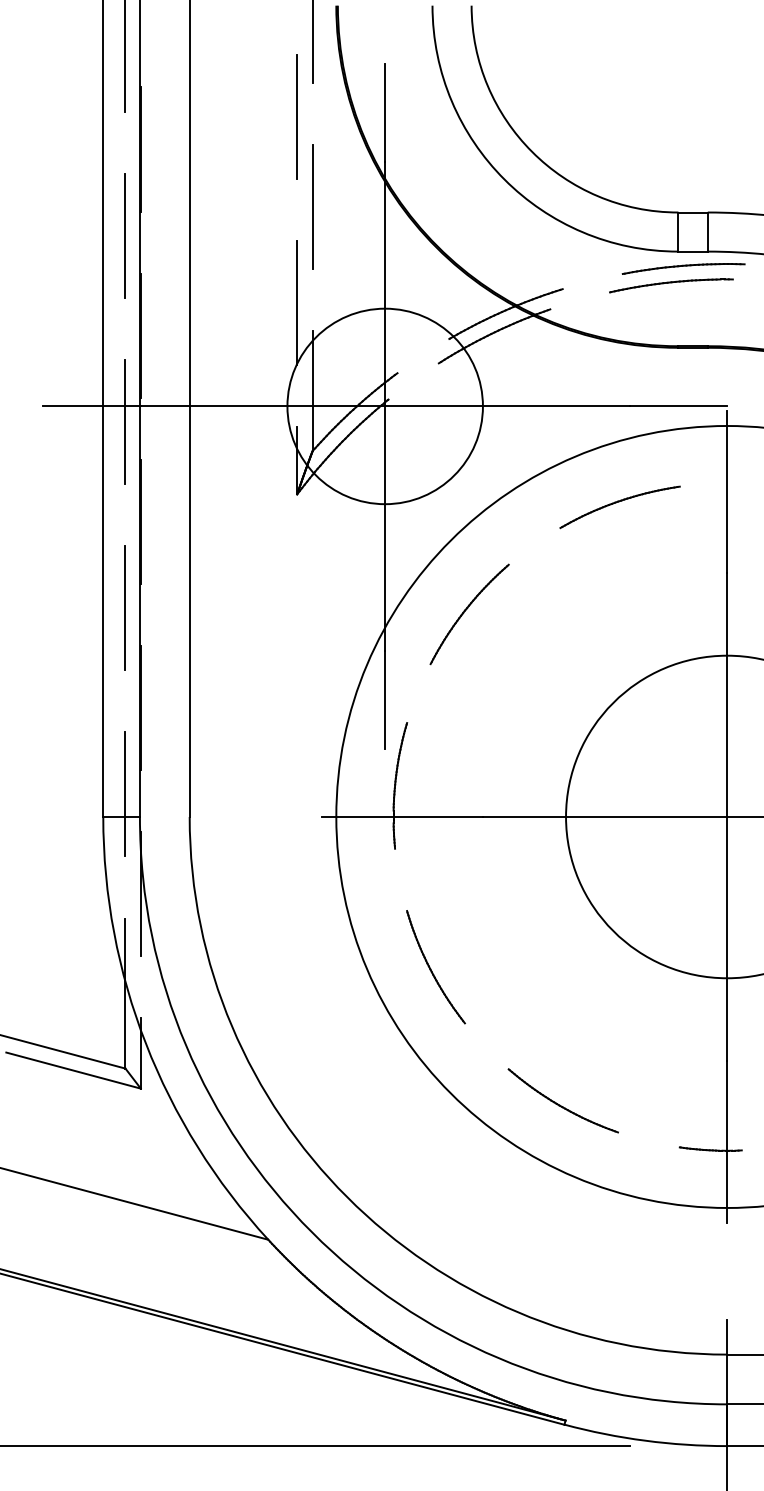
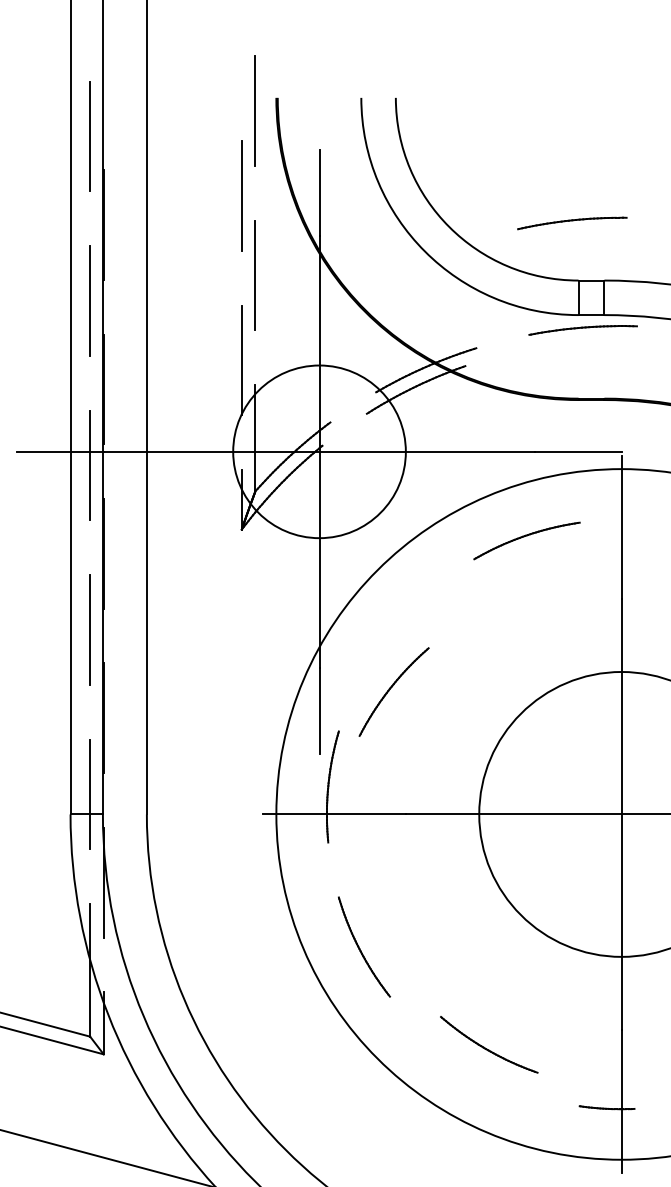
part: (671, 285) -> (572, 223), moved
part: (469, 614) -> (393, 692), moved
part: (562, 1100) -> (488, 1044), moved

